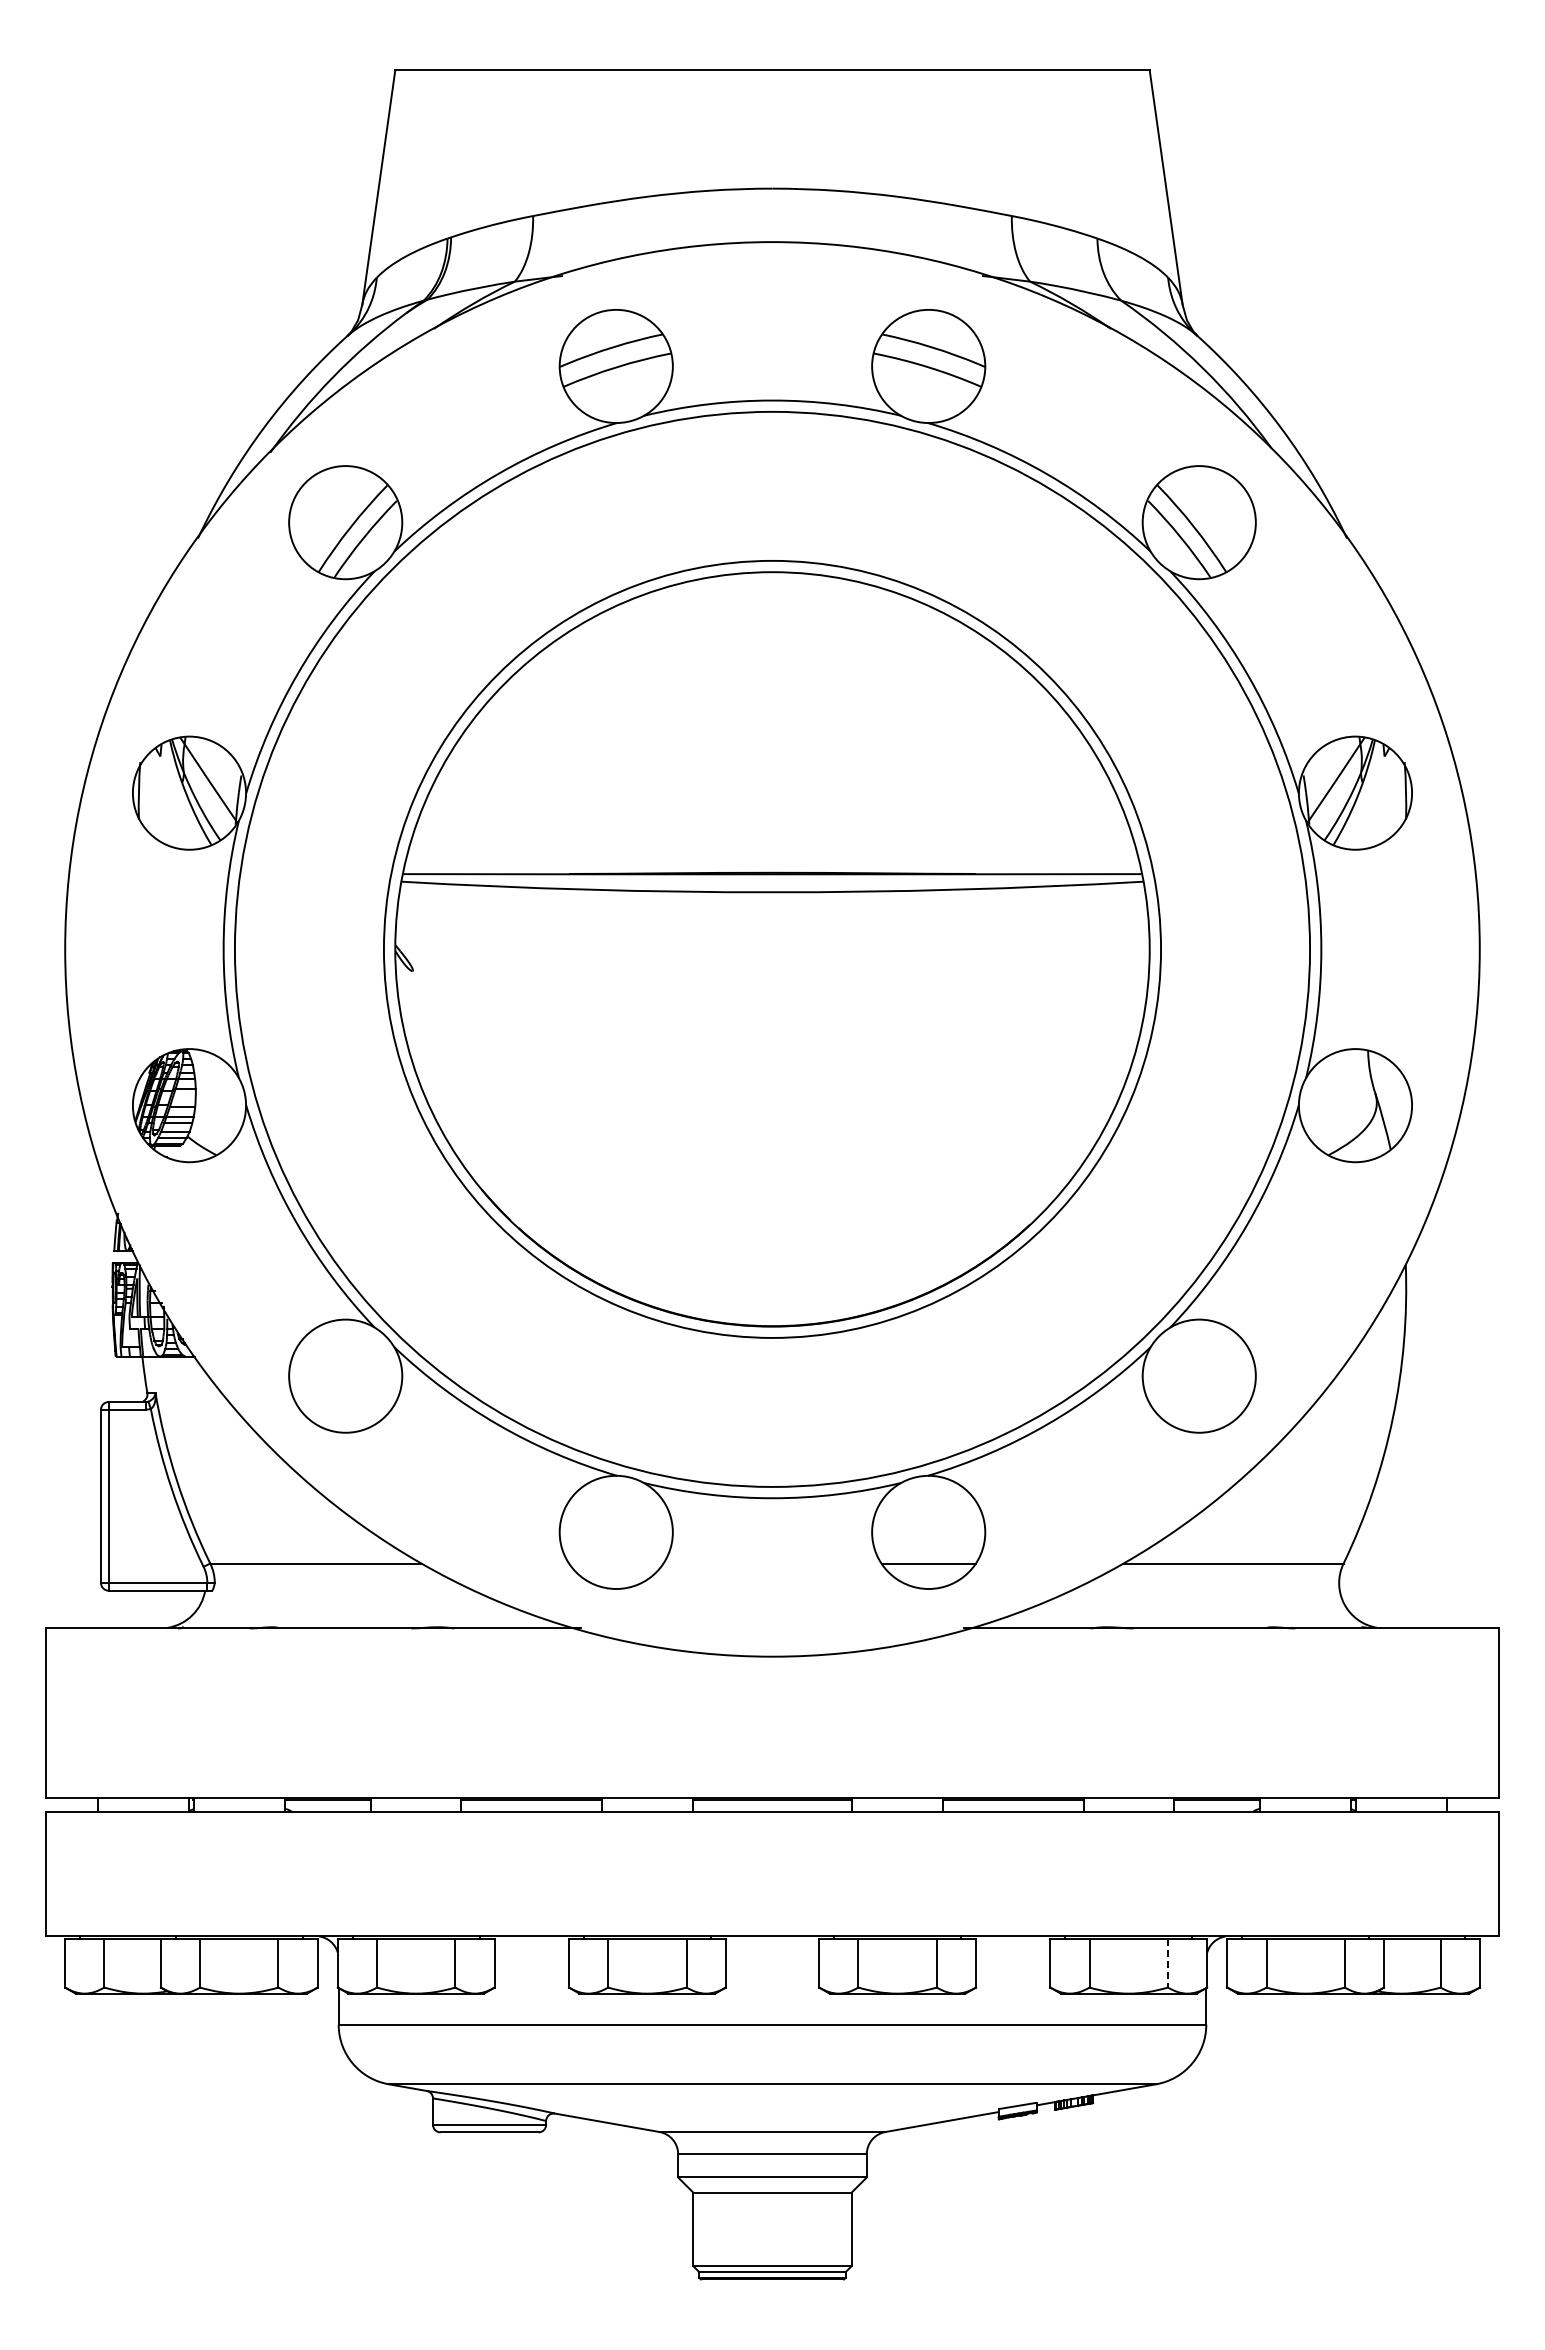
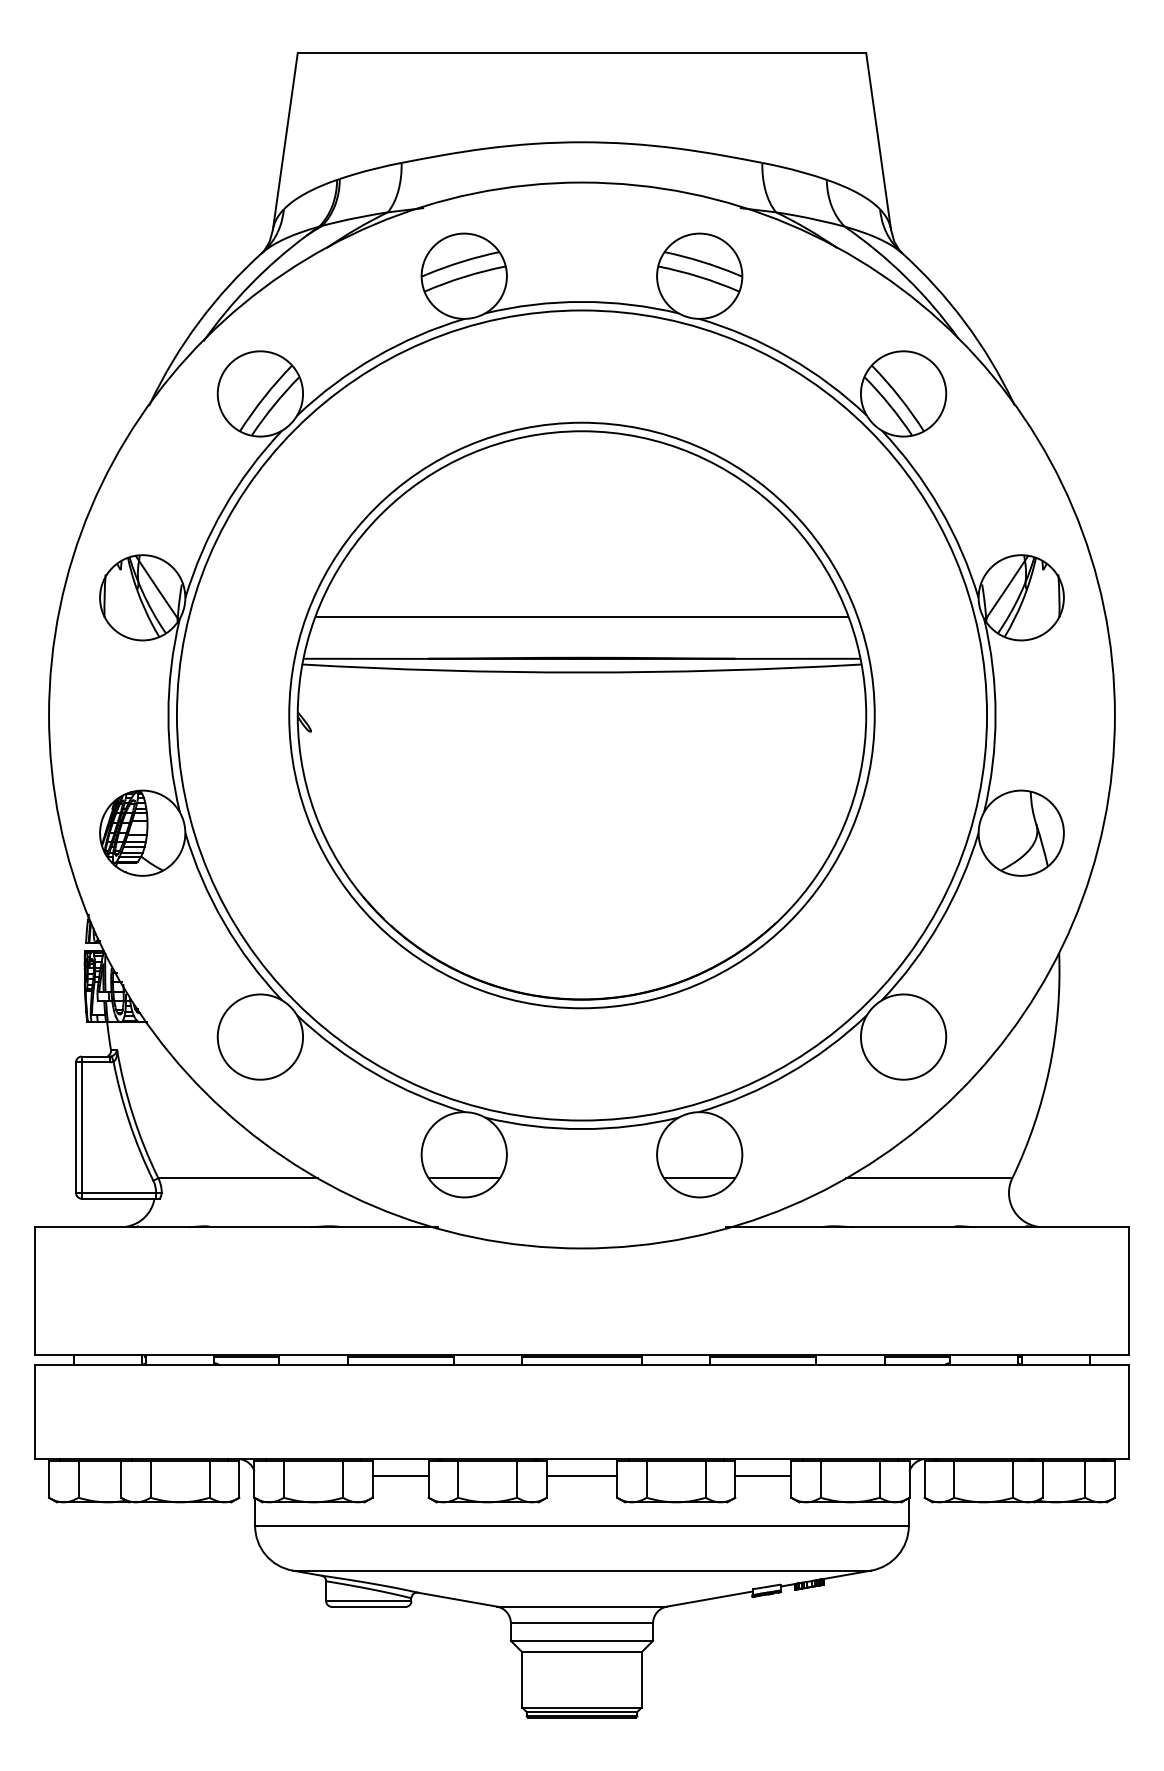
line: (772, 818) -> (582, 616), added
line: (616, 1563) -> (464, 1178), added
line: (531, 1958) -> (400, 1475), added
line: (772, 1958) -> (582, 1475), added
line: (1013, 1958) -> (763, 1475), added
line: (1167, 1963) -> (879, 1479), dashed -> solid

